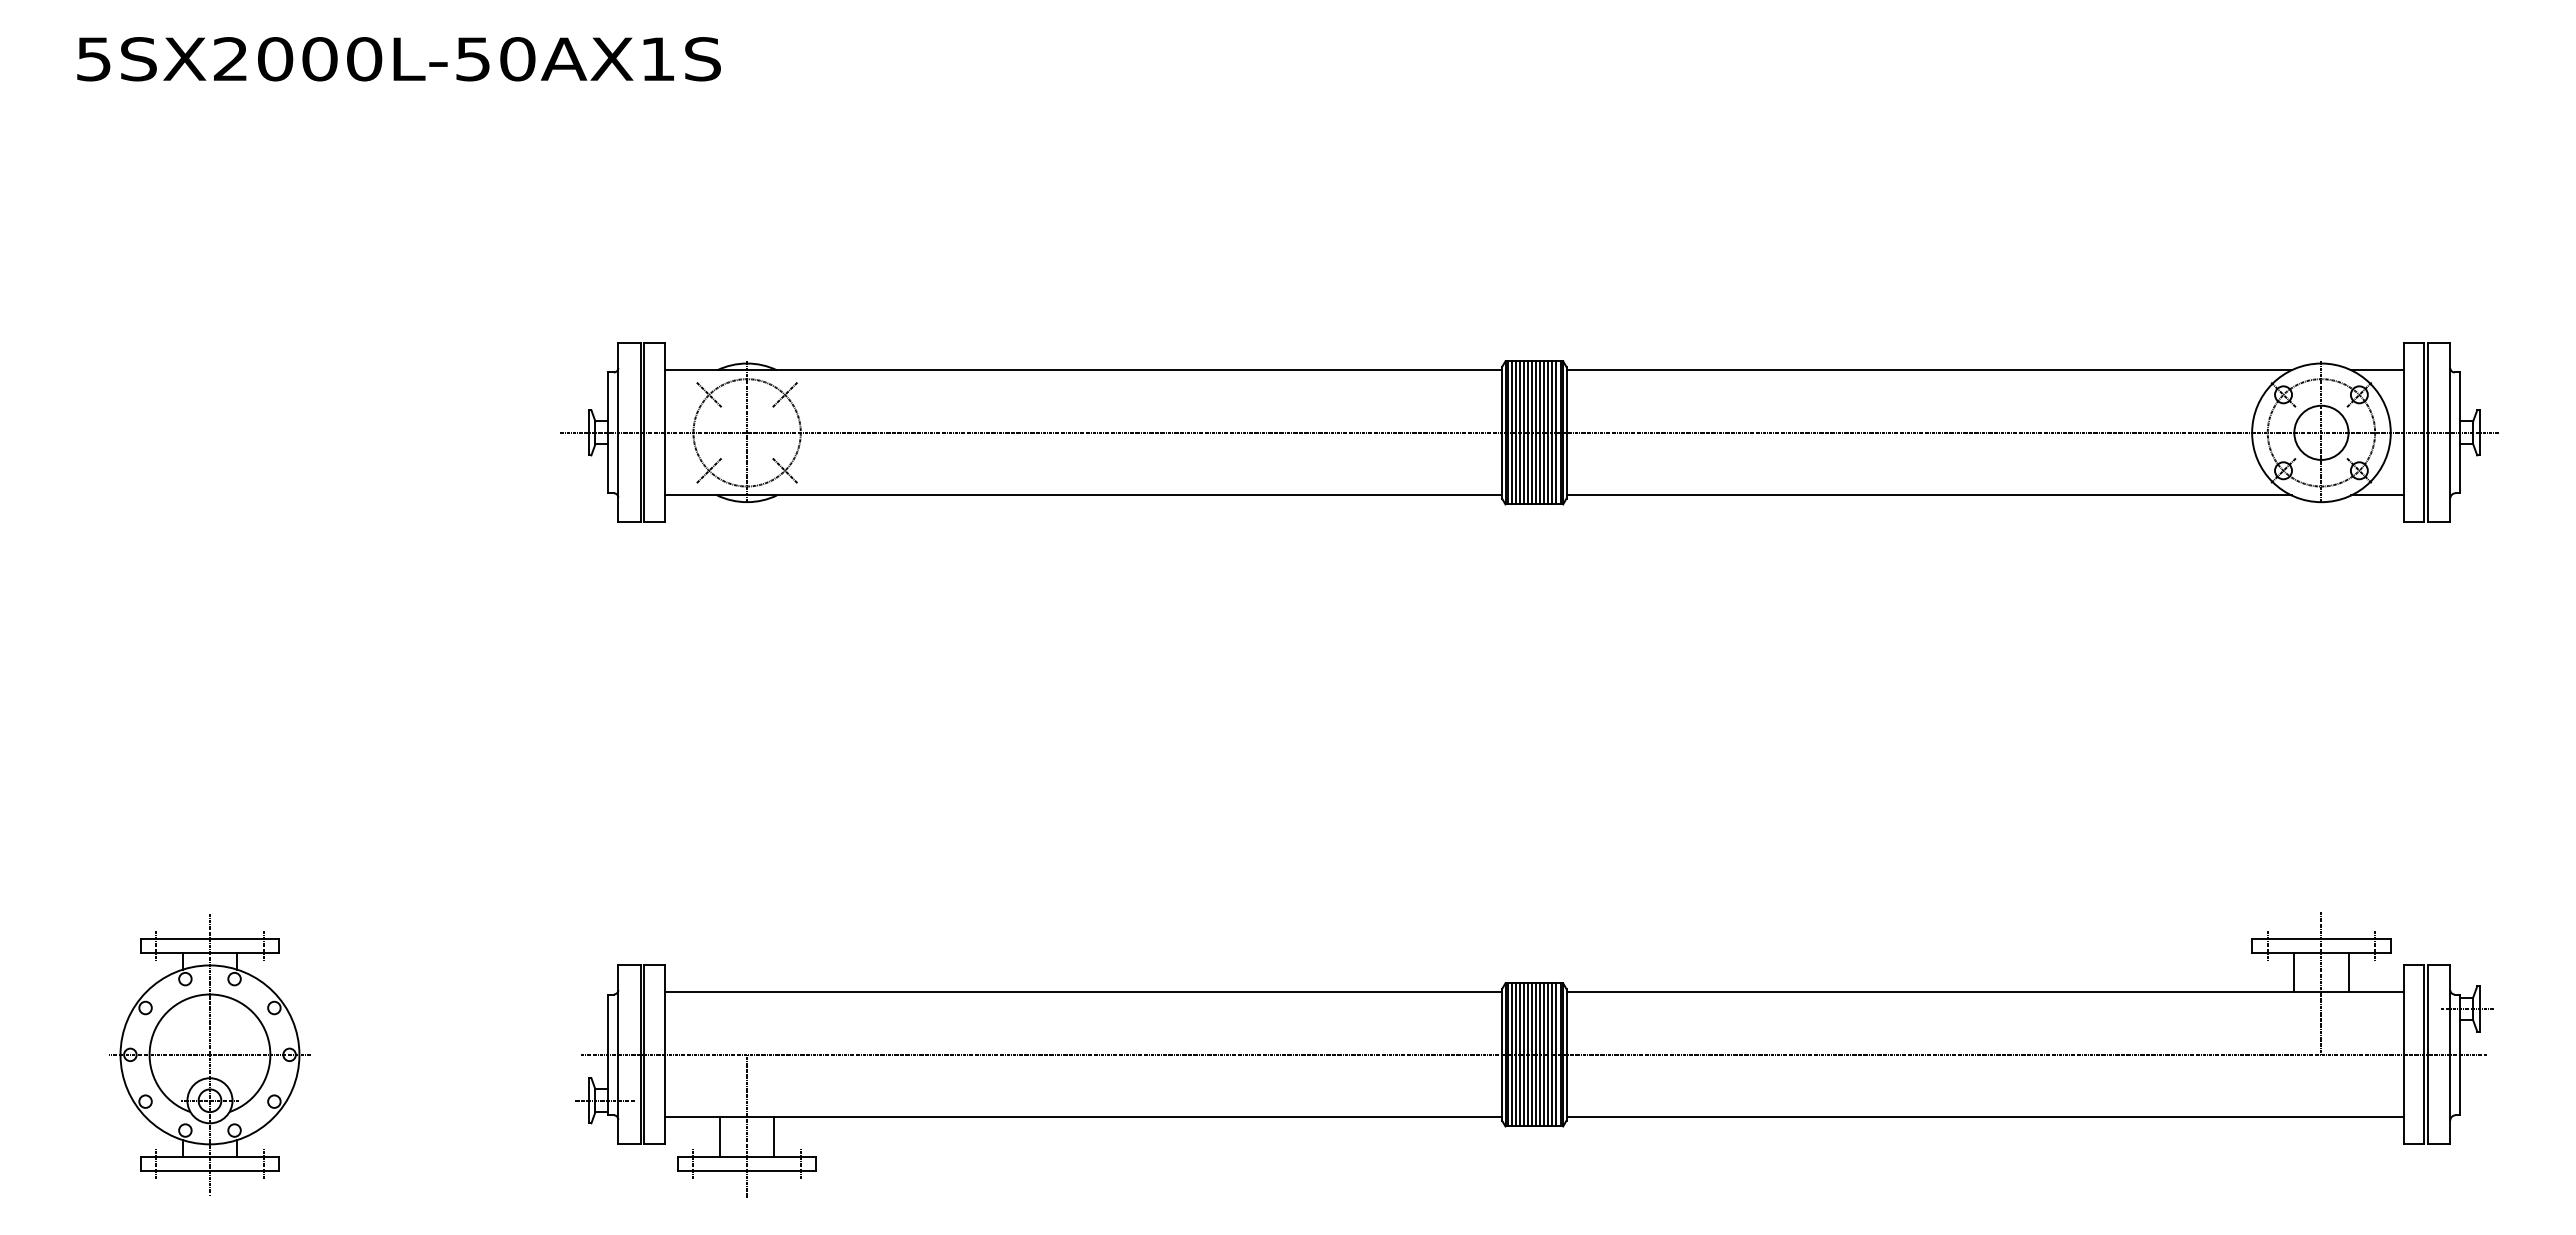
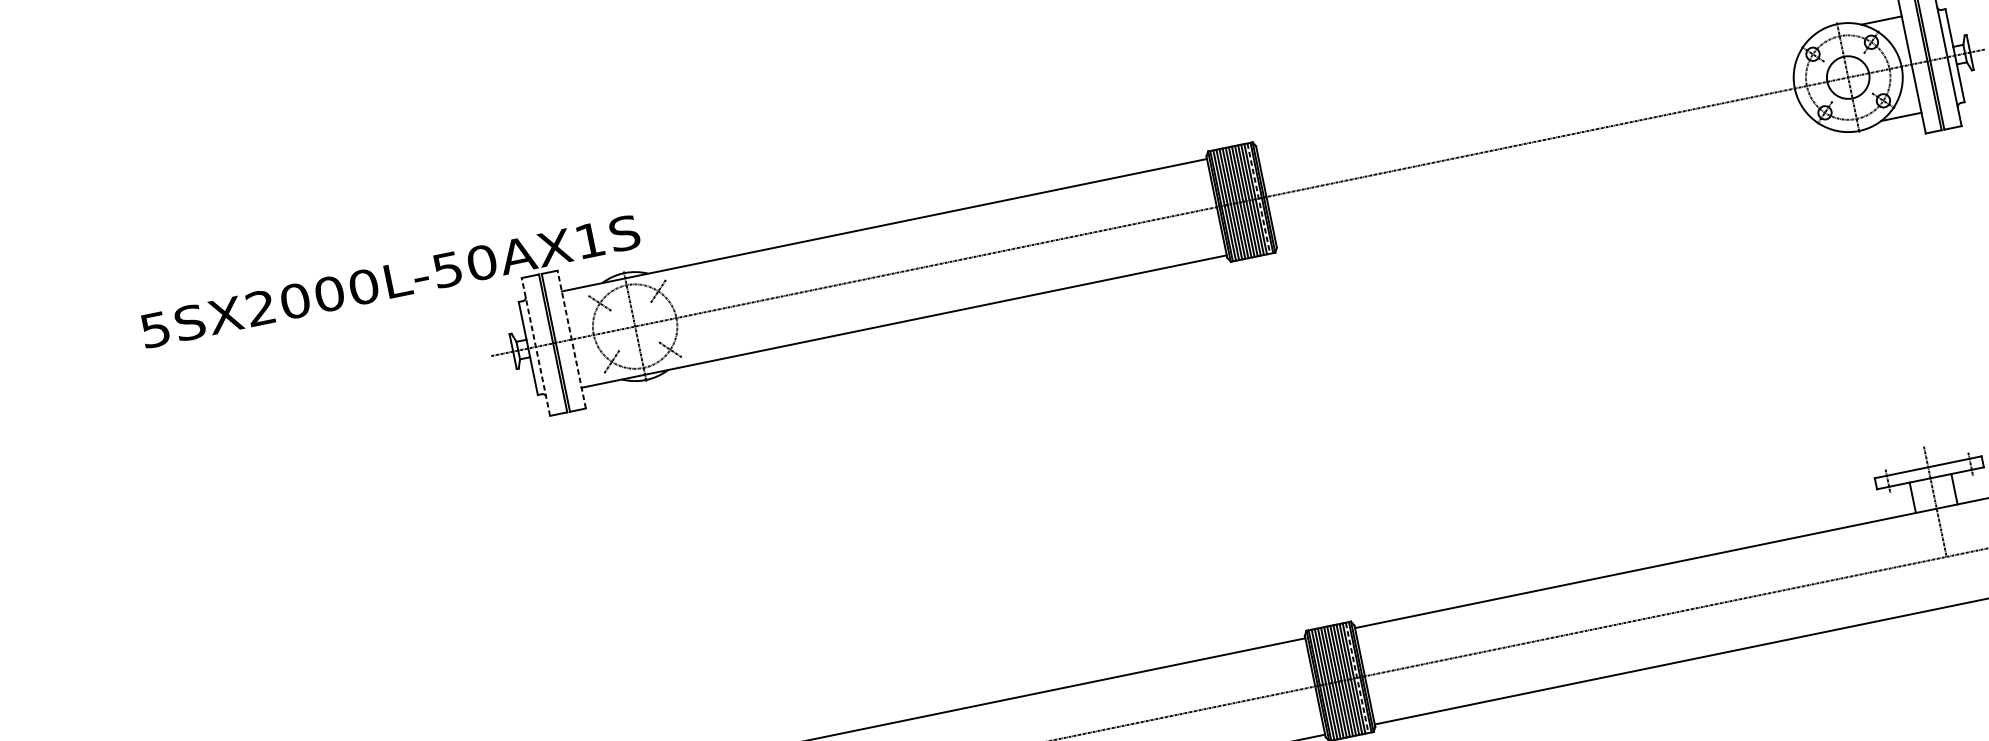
text: (398, 59) -> (390, 281), moved
line: (1928, 370) -> (1535, 91), removed
line: (618, 432) -> (535, 346), solid -> dashed
line: (664, 432) -> (571, 339), solid -> dashed
line: (1556, 432) -> (1258, 198), solid -> dashed
line: (1928, 495) -> (1555, 188), removed
line: (1556, 1054) -> (1357, 677), solid -> dashed

